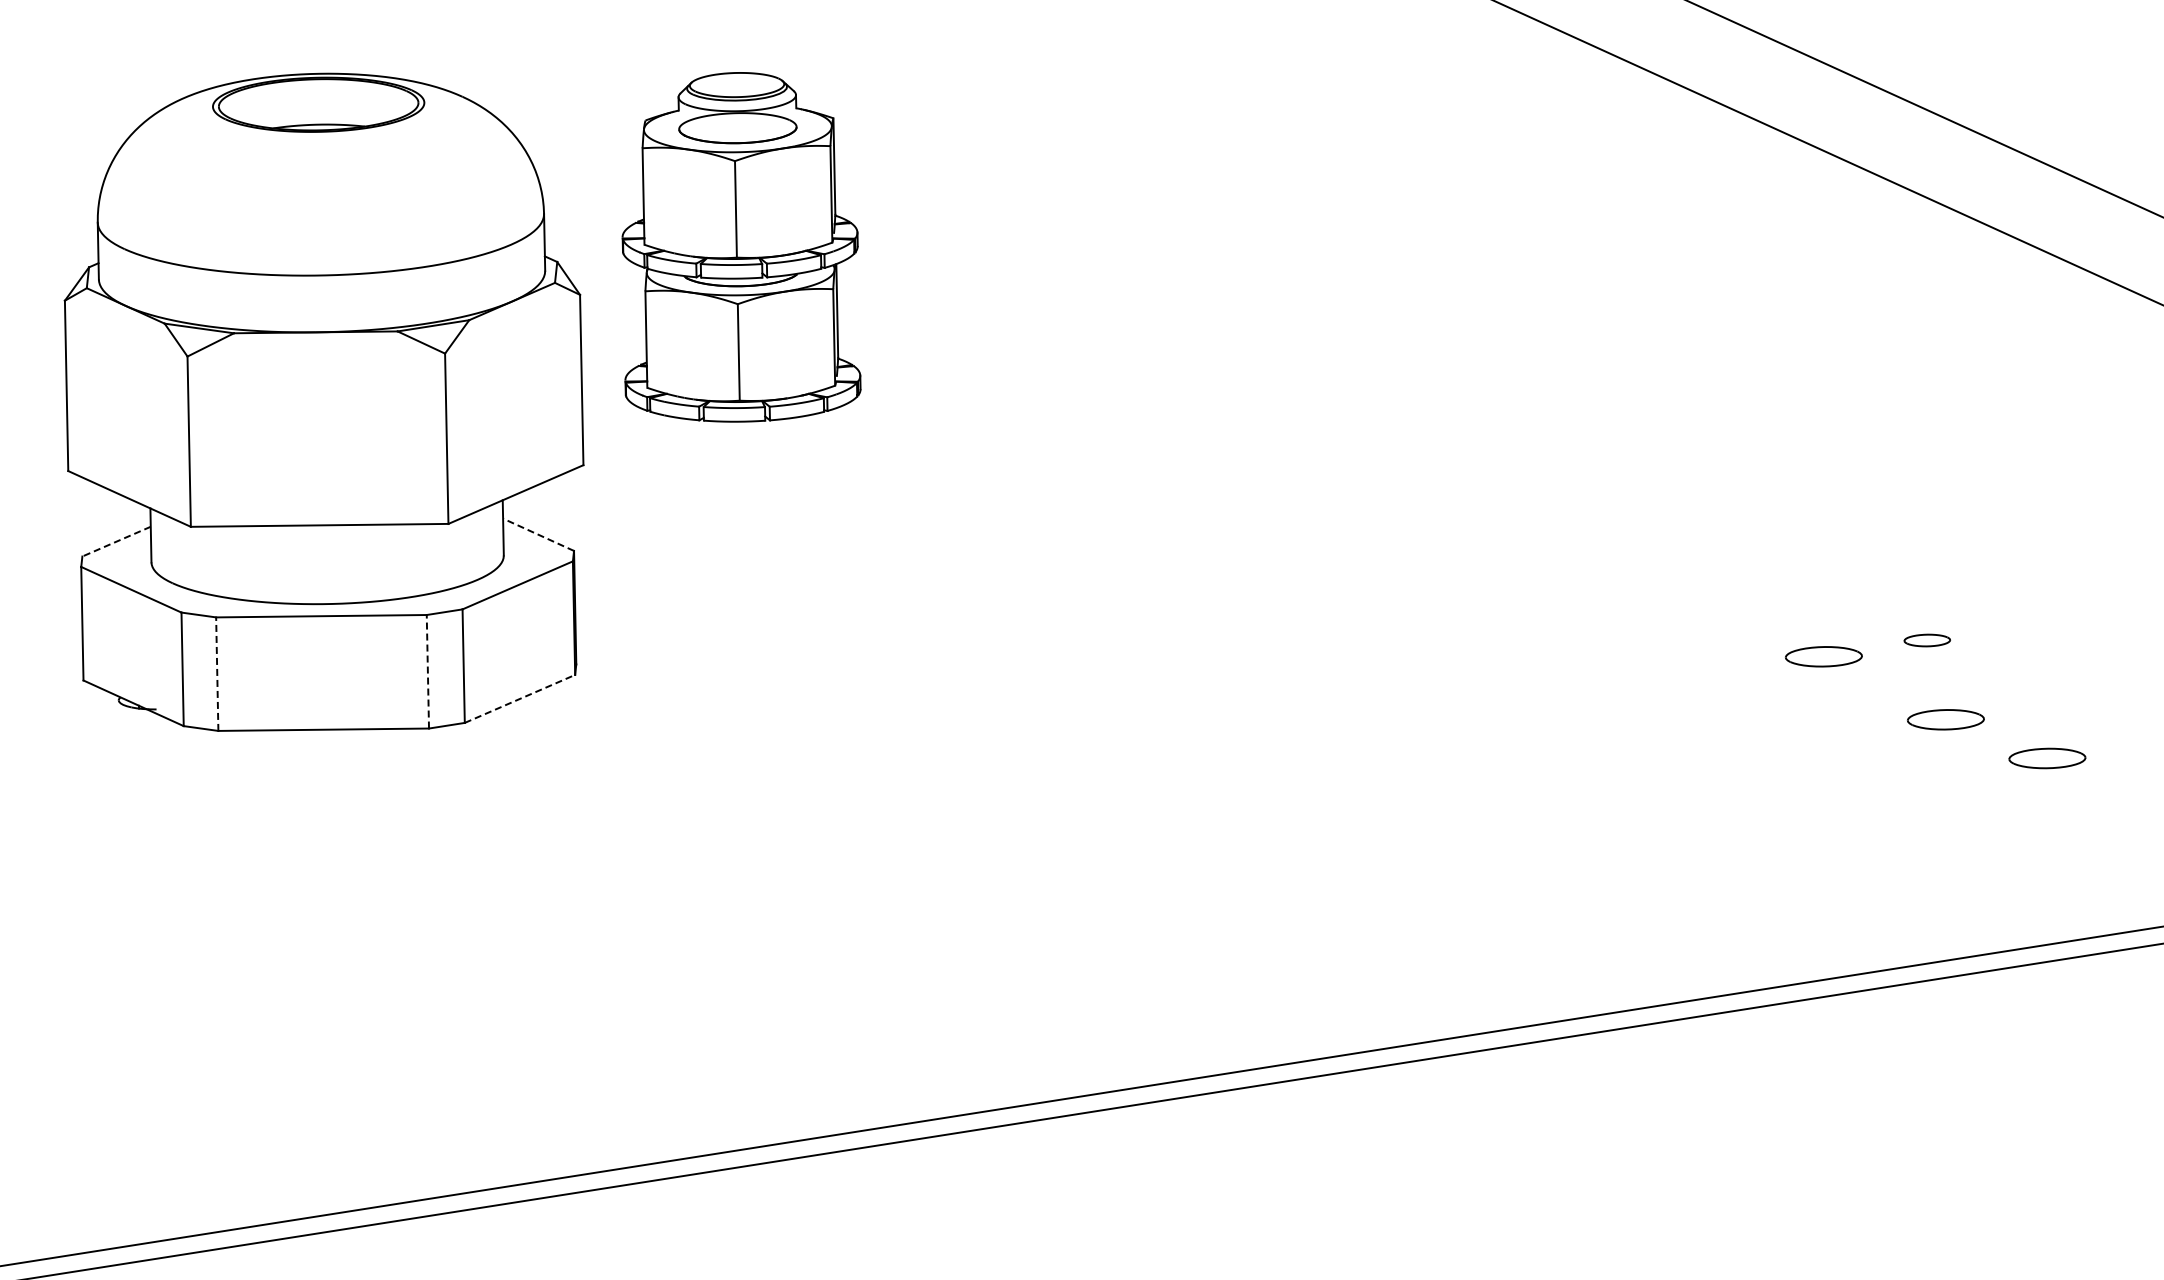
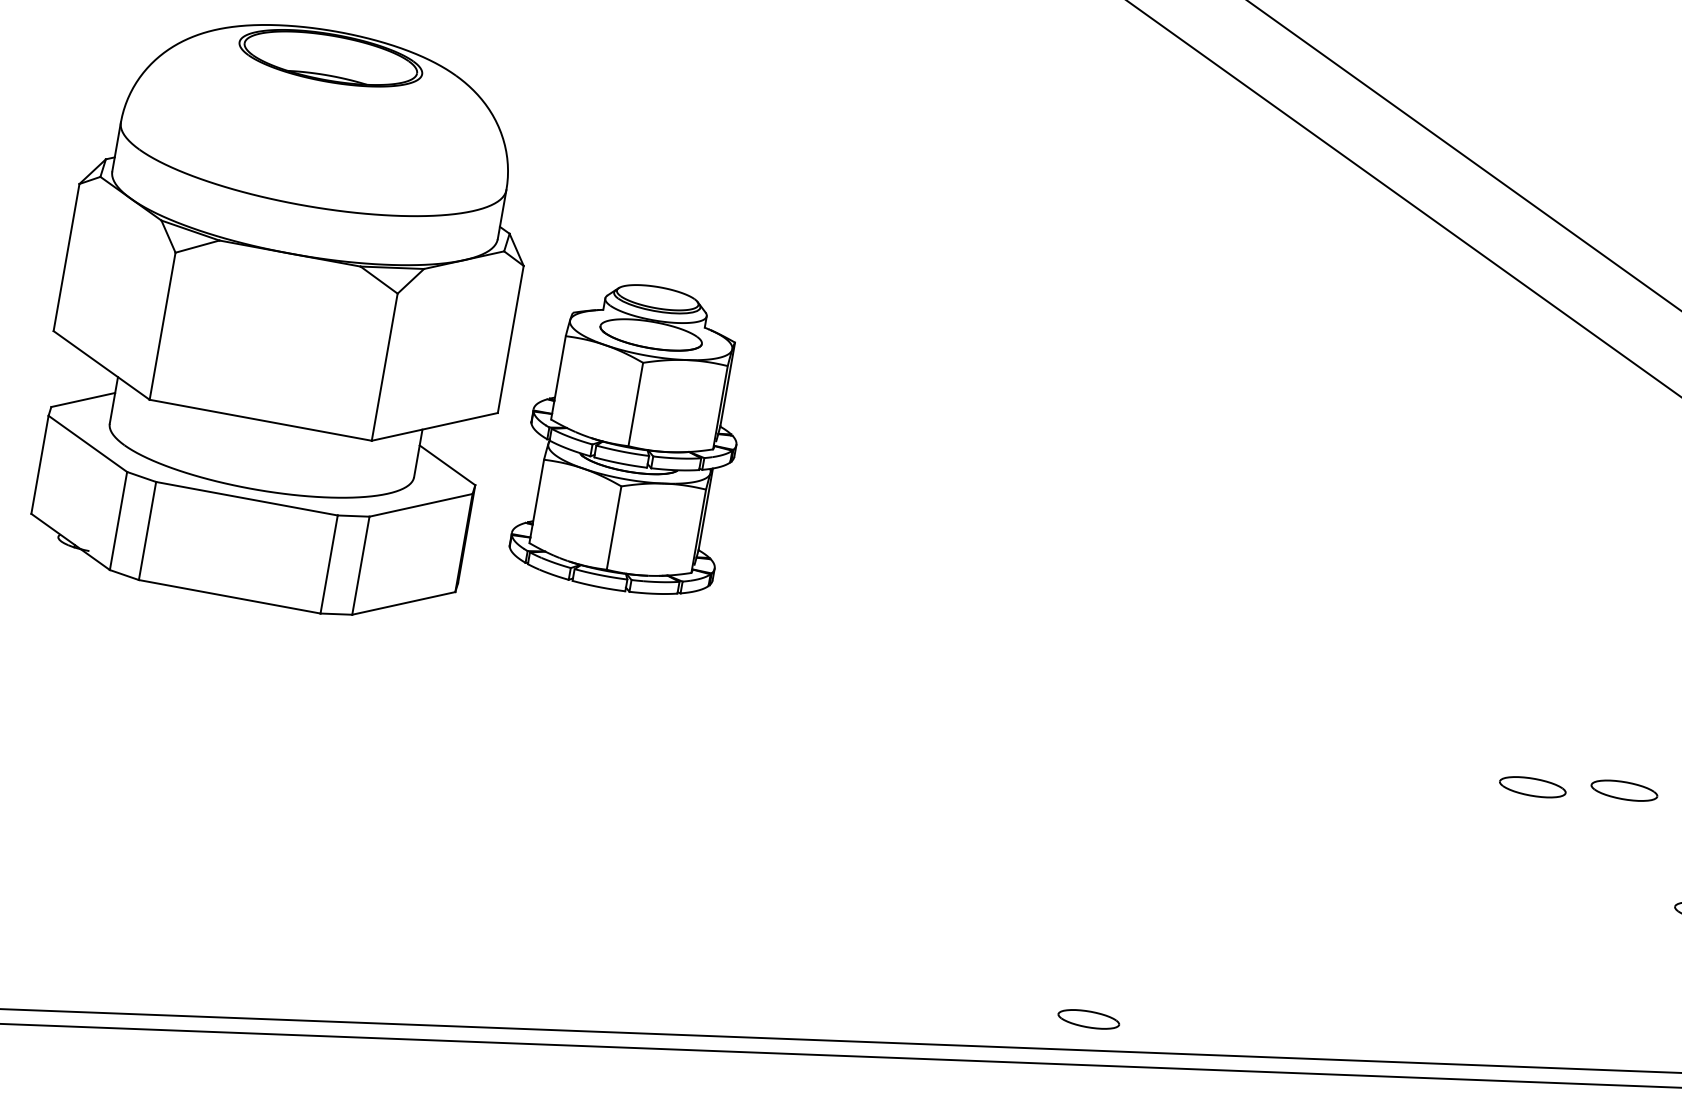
part: (741, 247) -> (634, 438), moved
line: (538, 534) -> (447, 465), dashed -> solid
line: (116, 541) -> (83, 399), dashed -> solid
part: (1927, 640) -> (1624, 790), size x1.67
line: (427, 671) -> (328, 564), dashed -> solid
line: (217, 674) -> (147, 531), dashed -> solid
line: (520, 698) -> (404, 603), dashed -> solid
part: (1945, 719) -> (1626, 861), removed
part: (1377, 1013) -> (1088, 1018), added

